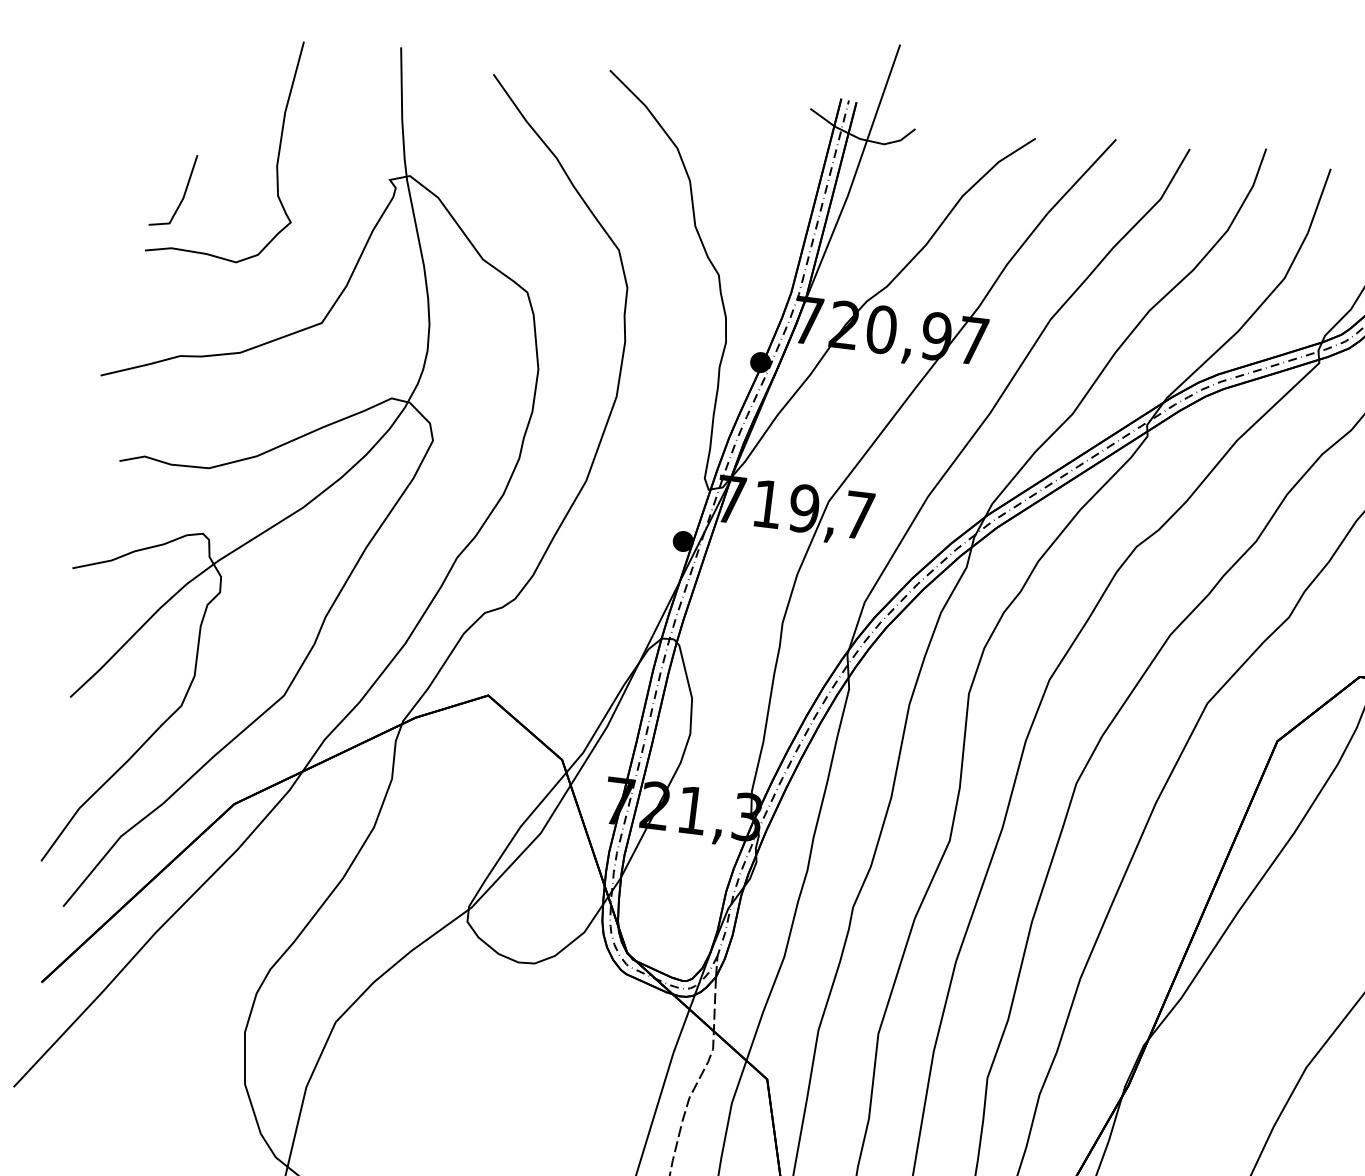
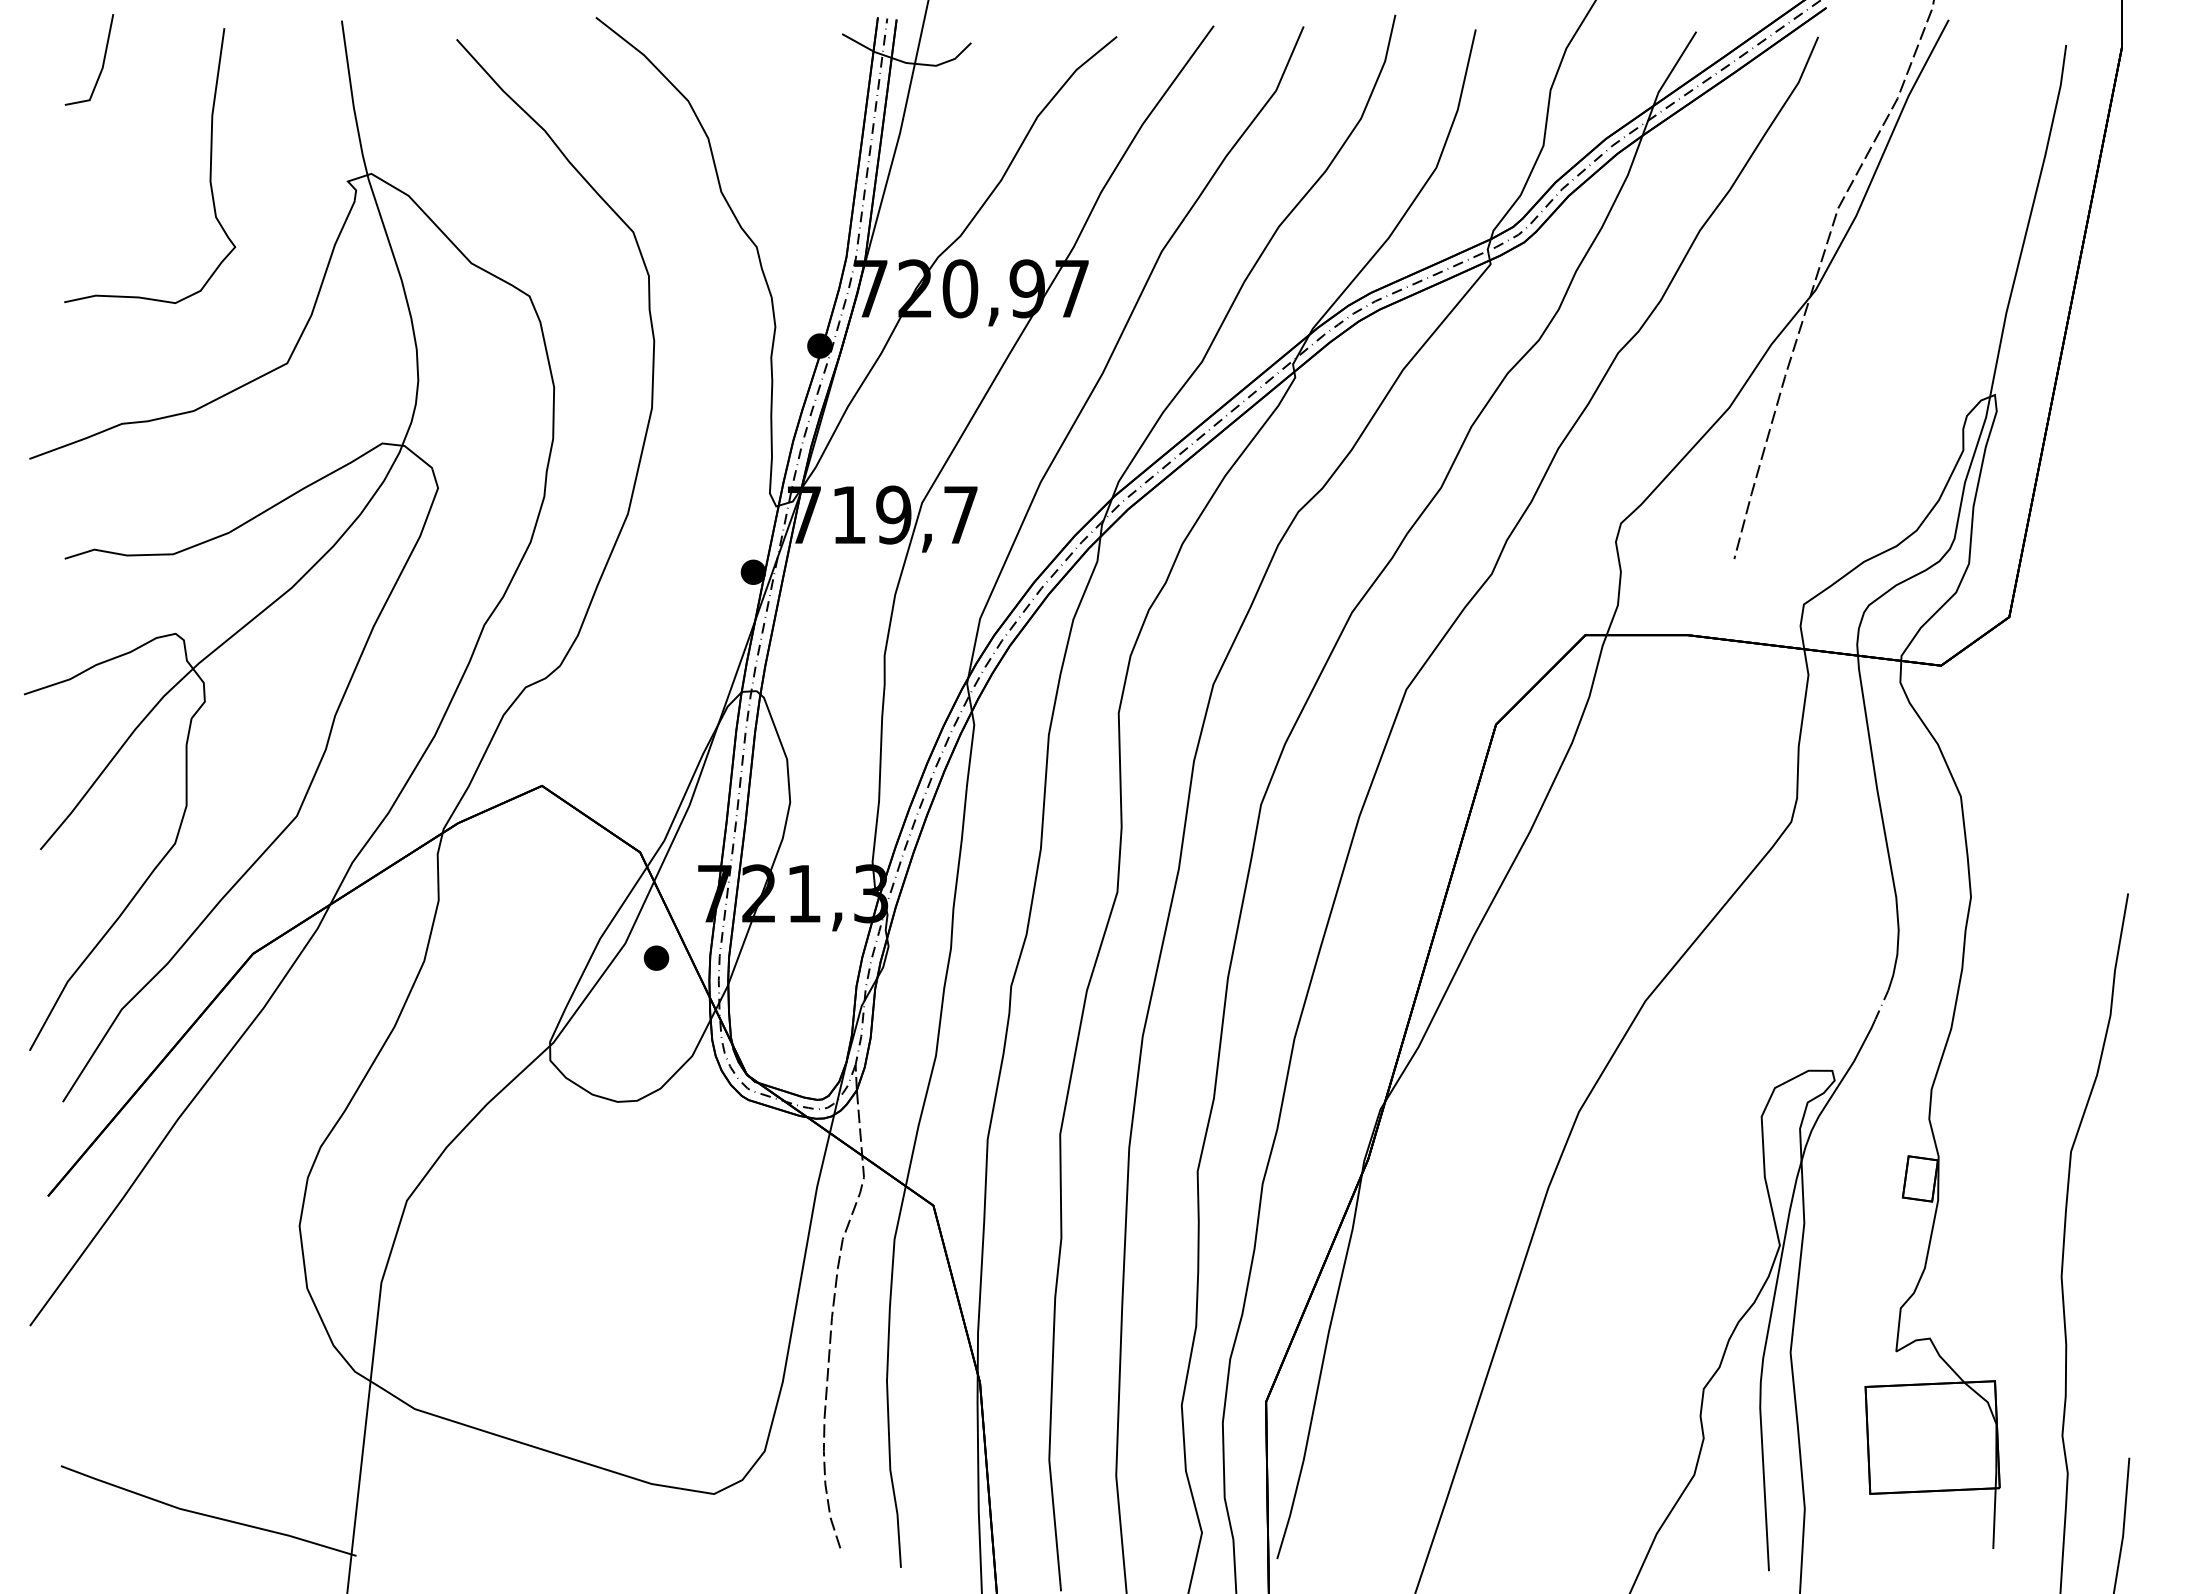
line: (183, 193) -> (102, 62), moved
part: (564, 847) -> (656, 957), added

